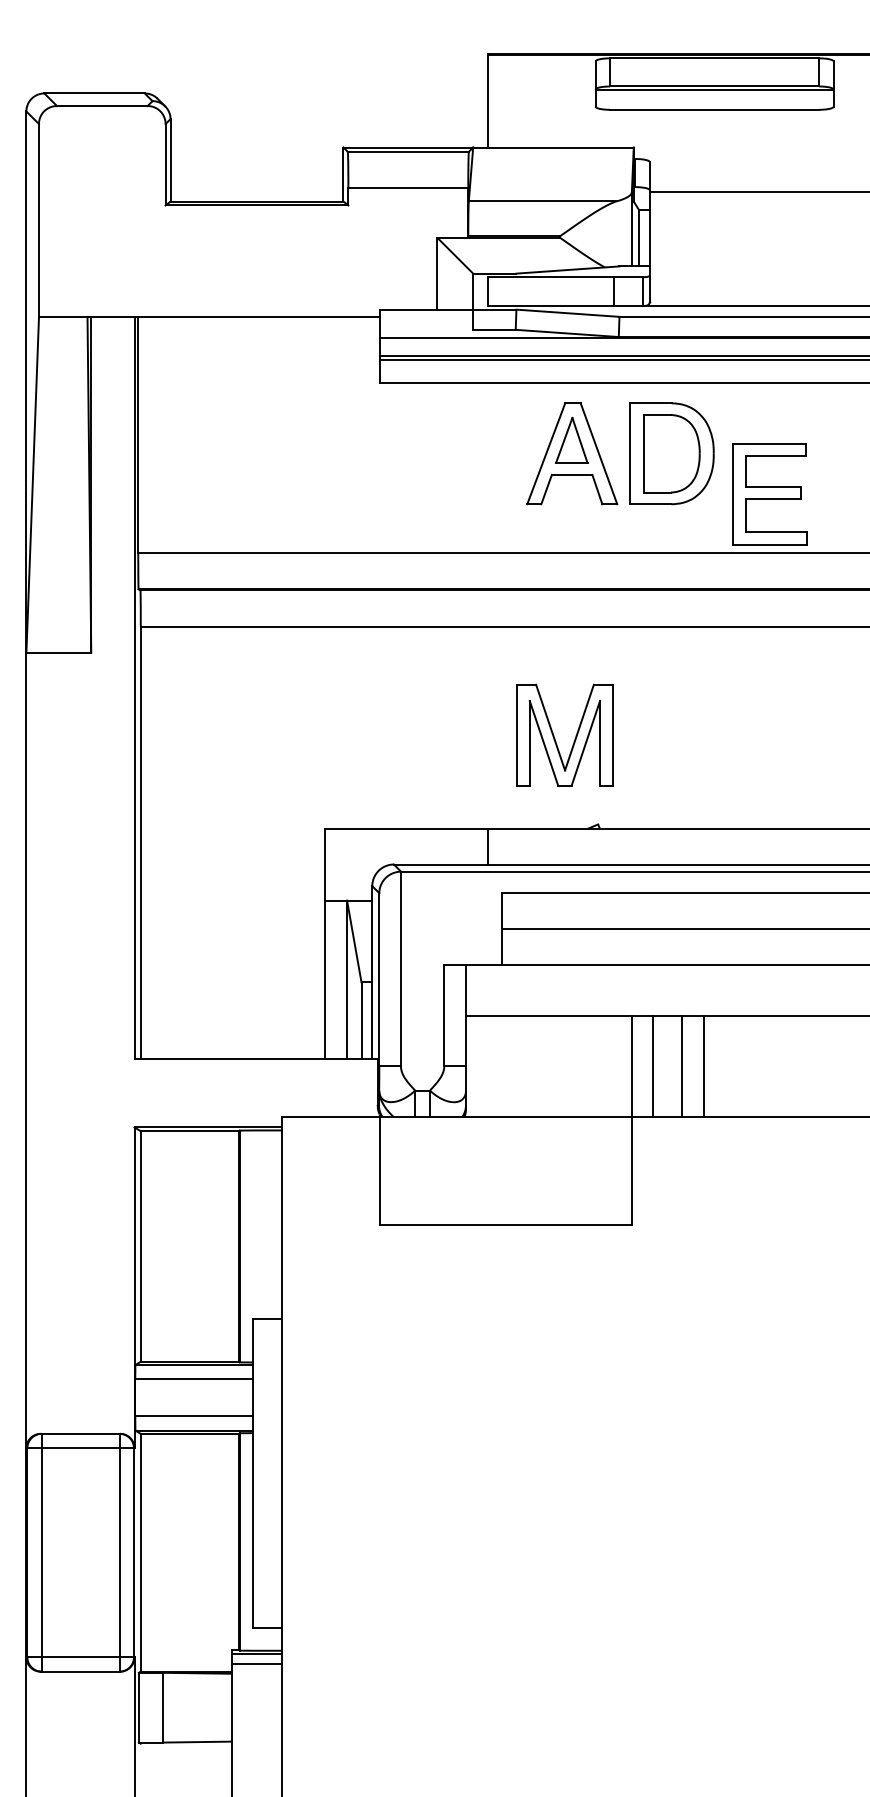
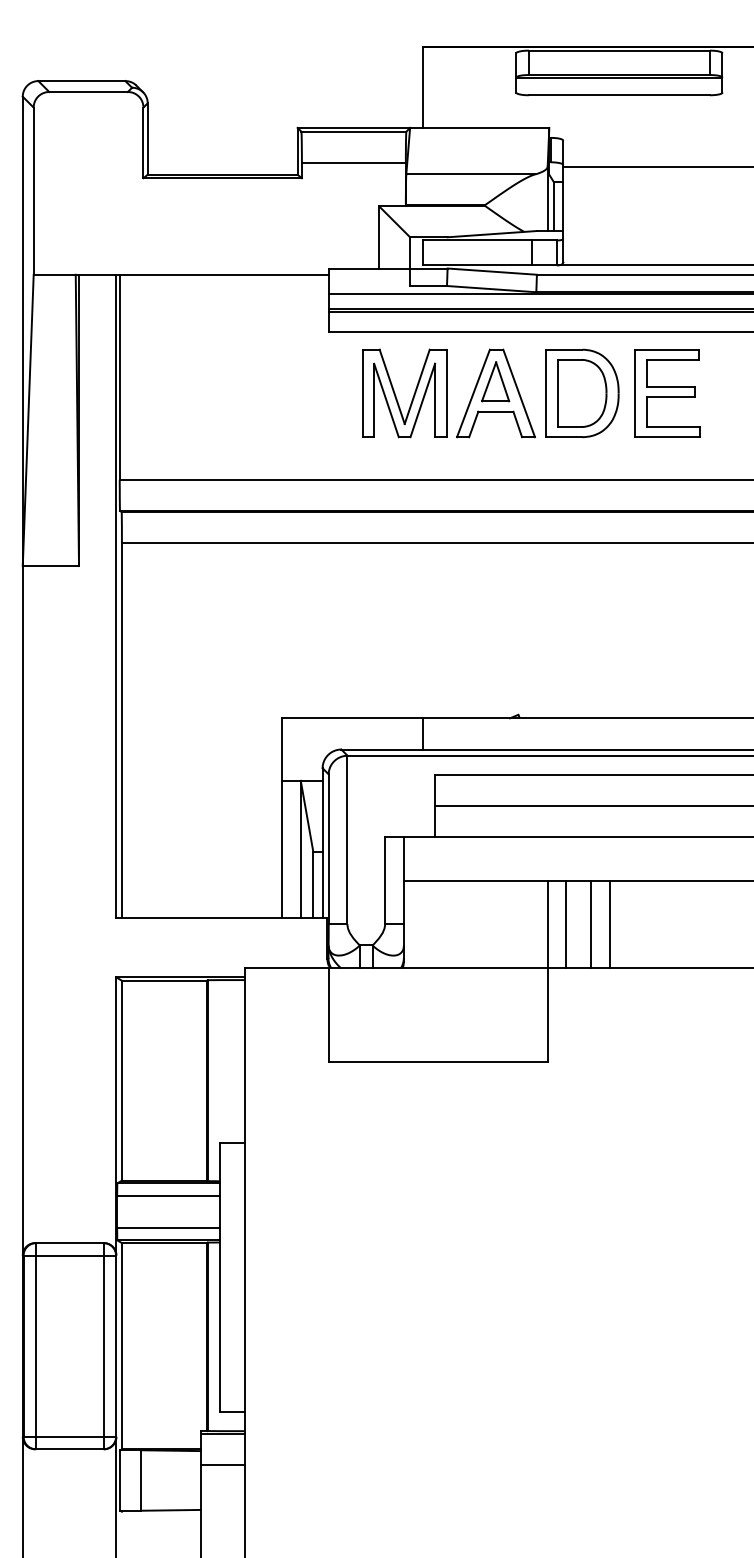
part: (770, 494) -> (667, 393), moved
part: (555, 737) -> (396, 395), moved
line: (256, 1663) -> (222, 1465), moved

